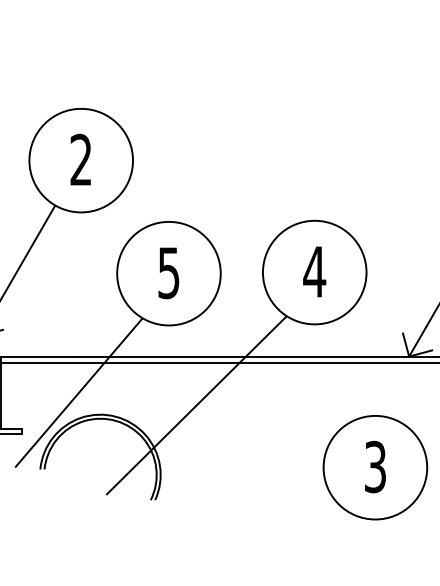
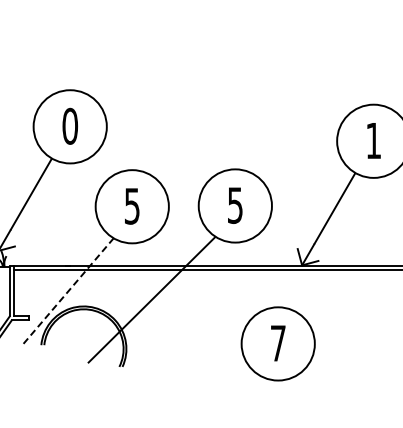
text: (81, 158) -> (70, 125), 2 -> 0
text: (314, 271) -> (235, 205), 4 -> 5
line: (78, 392) -> (68, 290), solid -> dashed
text: (374, 467) -> (277, 343), 3 -> 7

